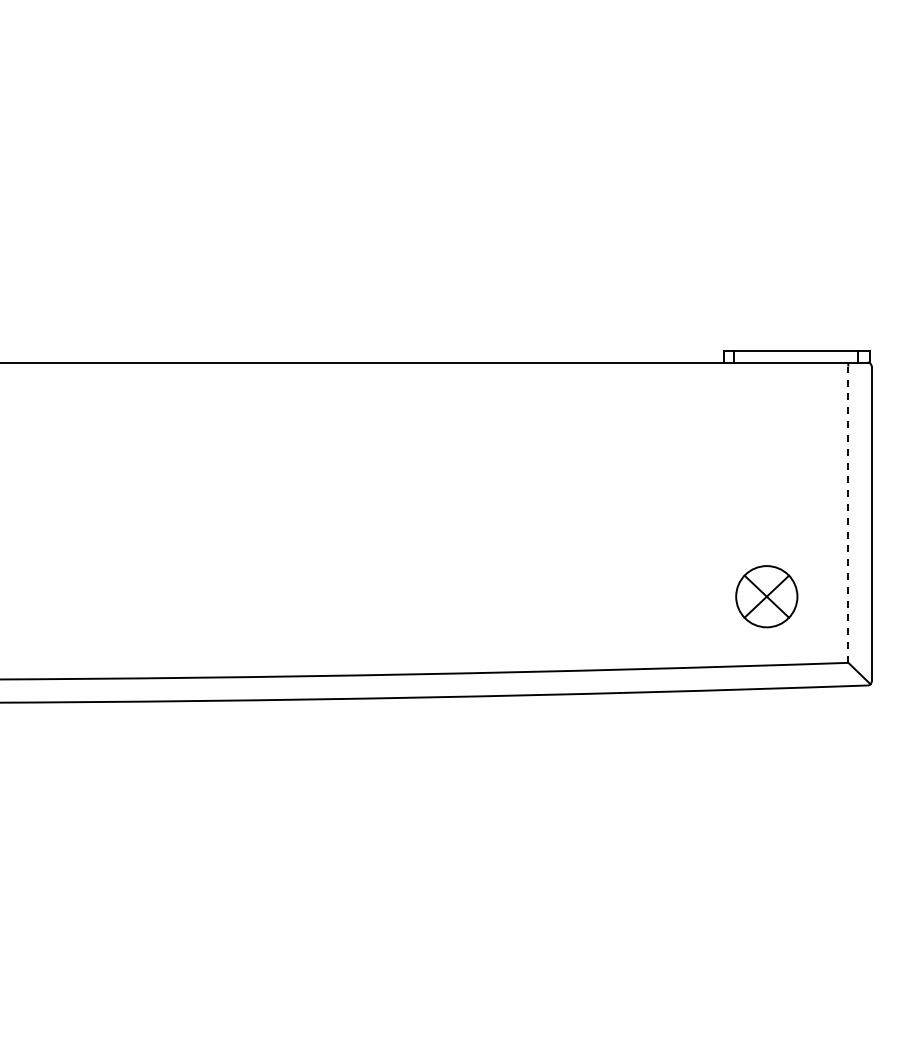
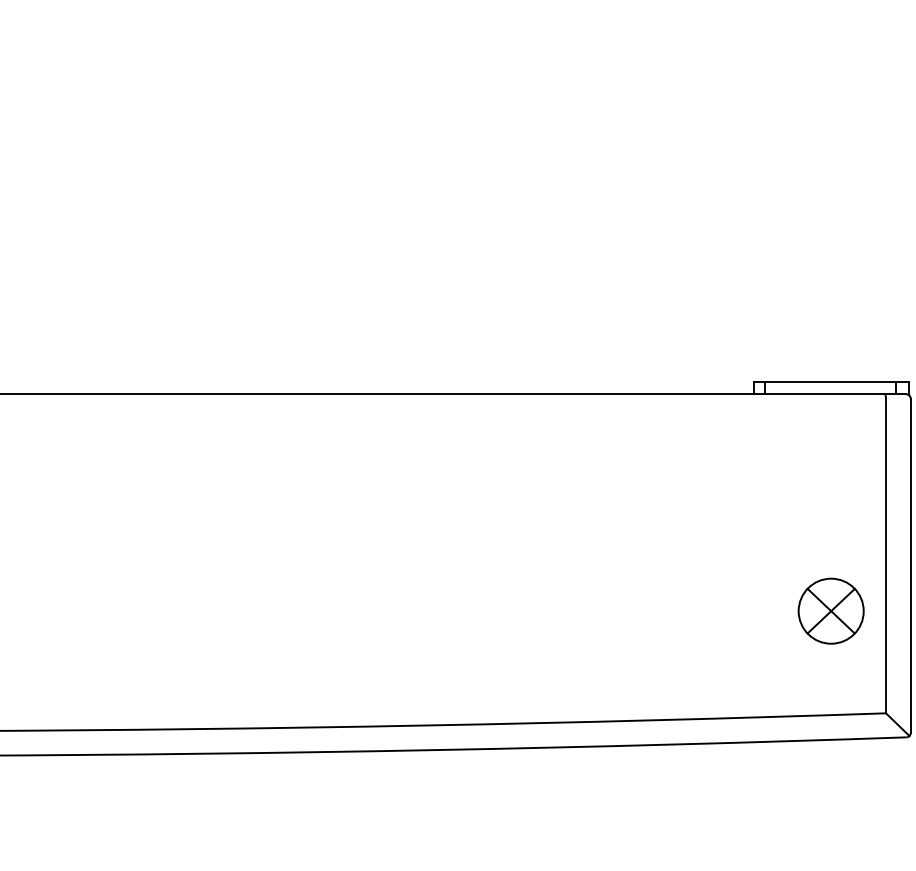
line: (848, 514) -> (886, 555), dashed -> solid
part: (766, 596) -> (830, 610), moved

